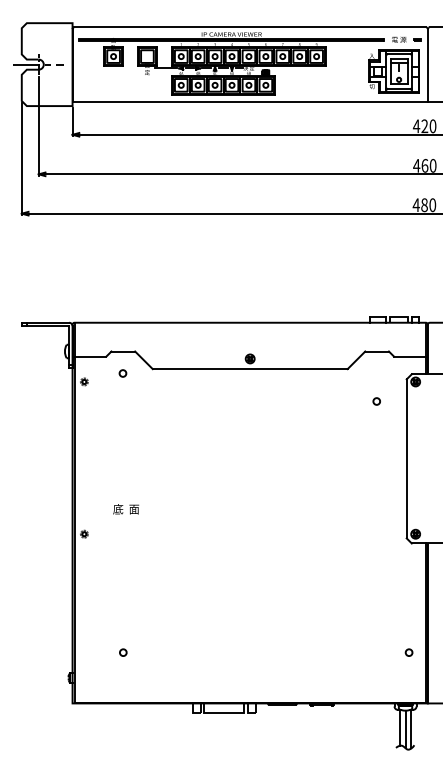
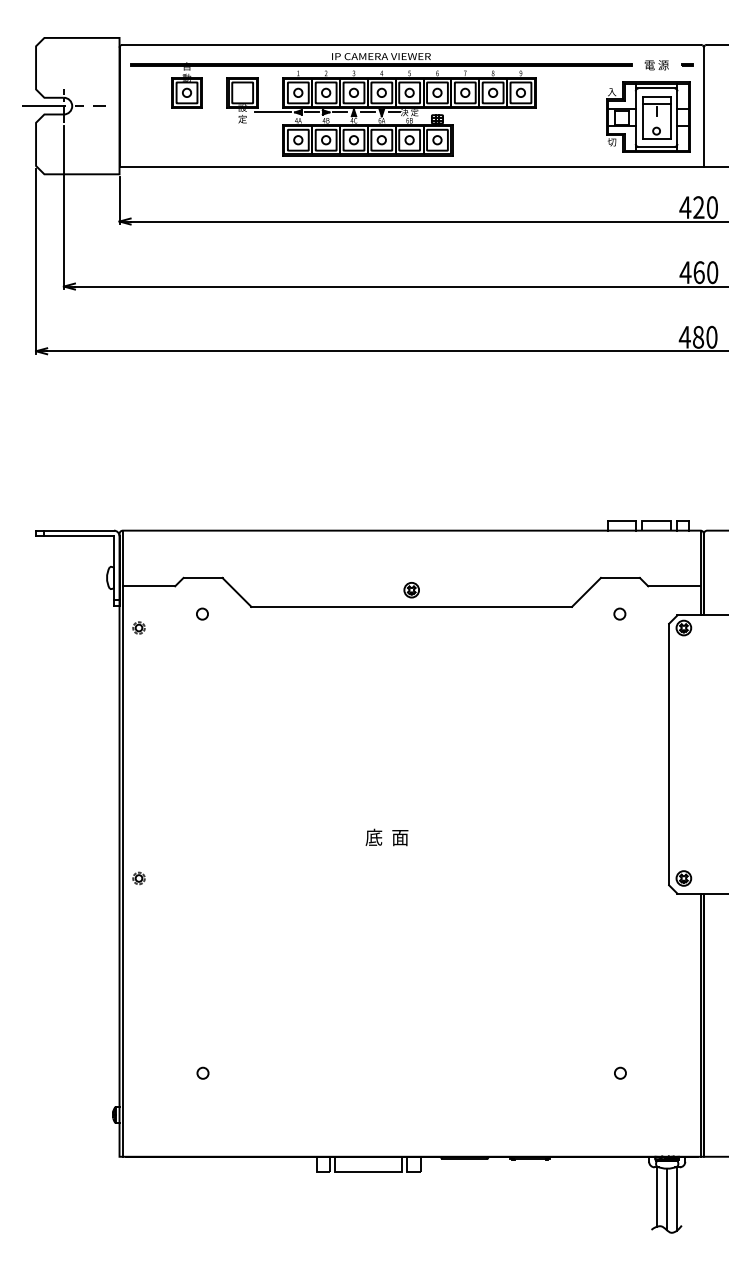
circle: (376, 401) -> (619, 614), moved
text: (126, 509) -> (387, 837), moved
circle: (408, 652) -> (619, 1072), moved

